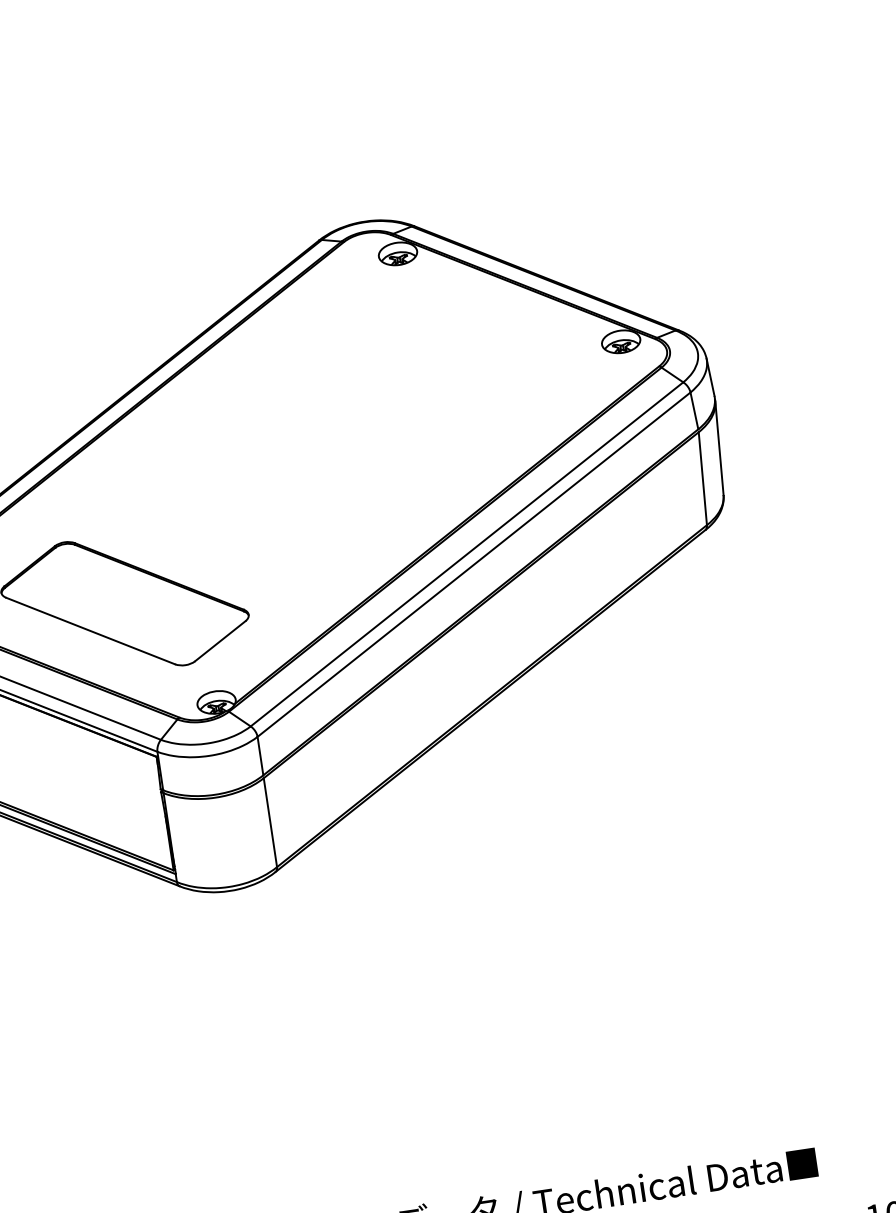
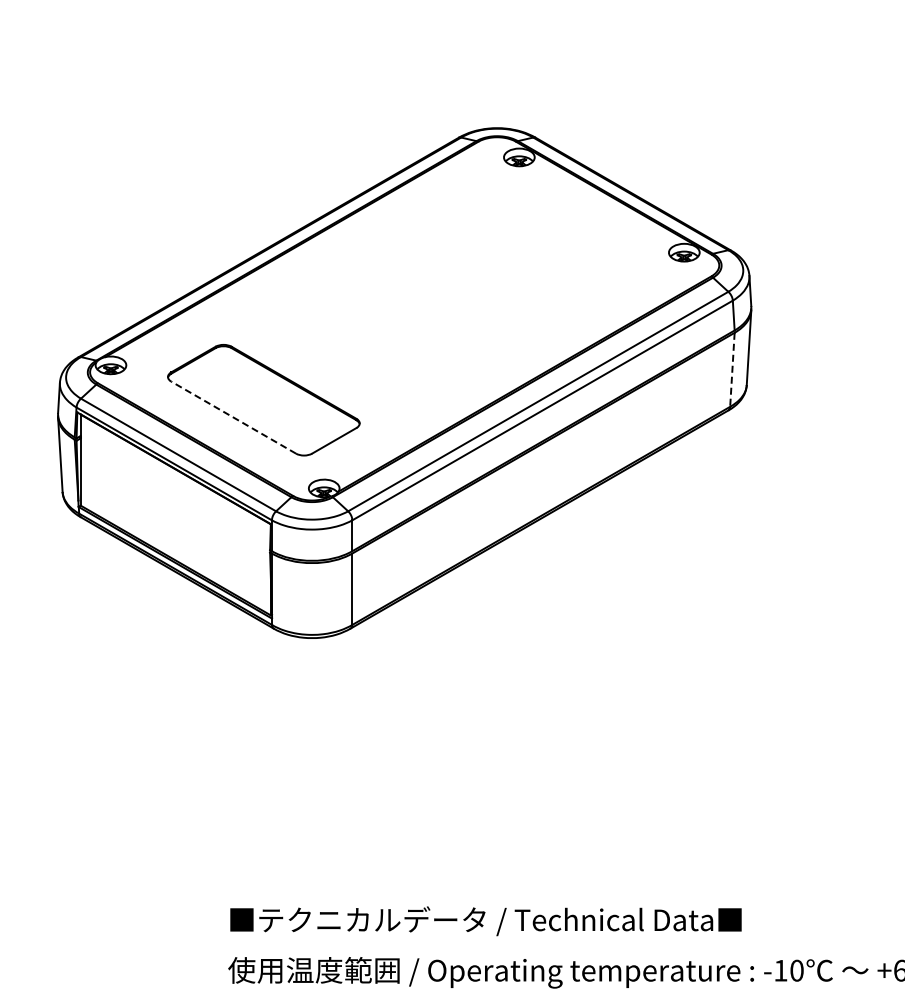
line: (703, 479) -> (732, 370), solid -> dashed
line: (90, 630) -> (233, 417), solid -> dashed

